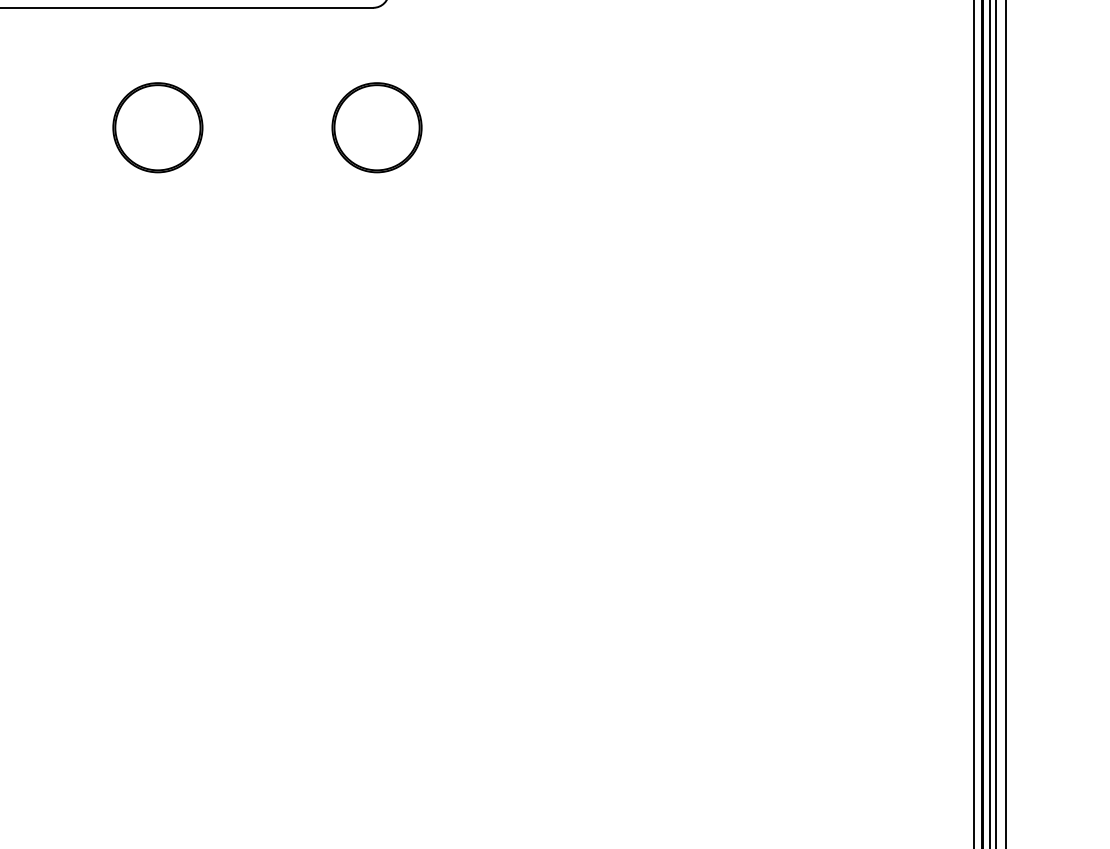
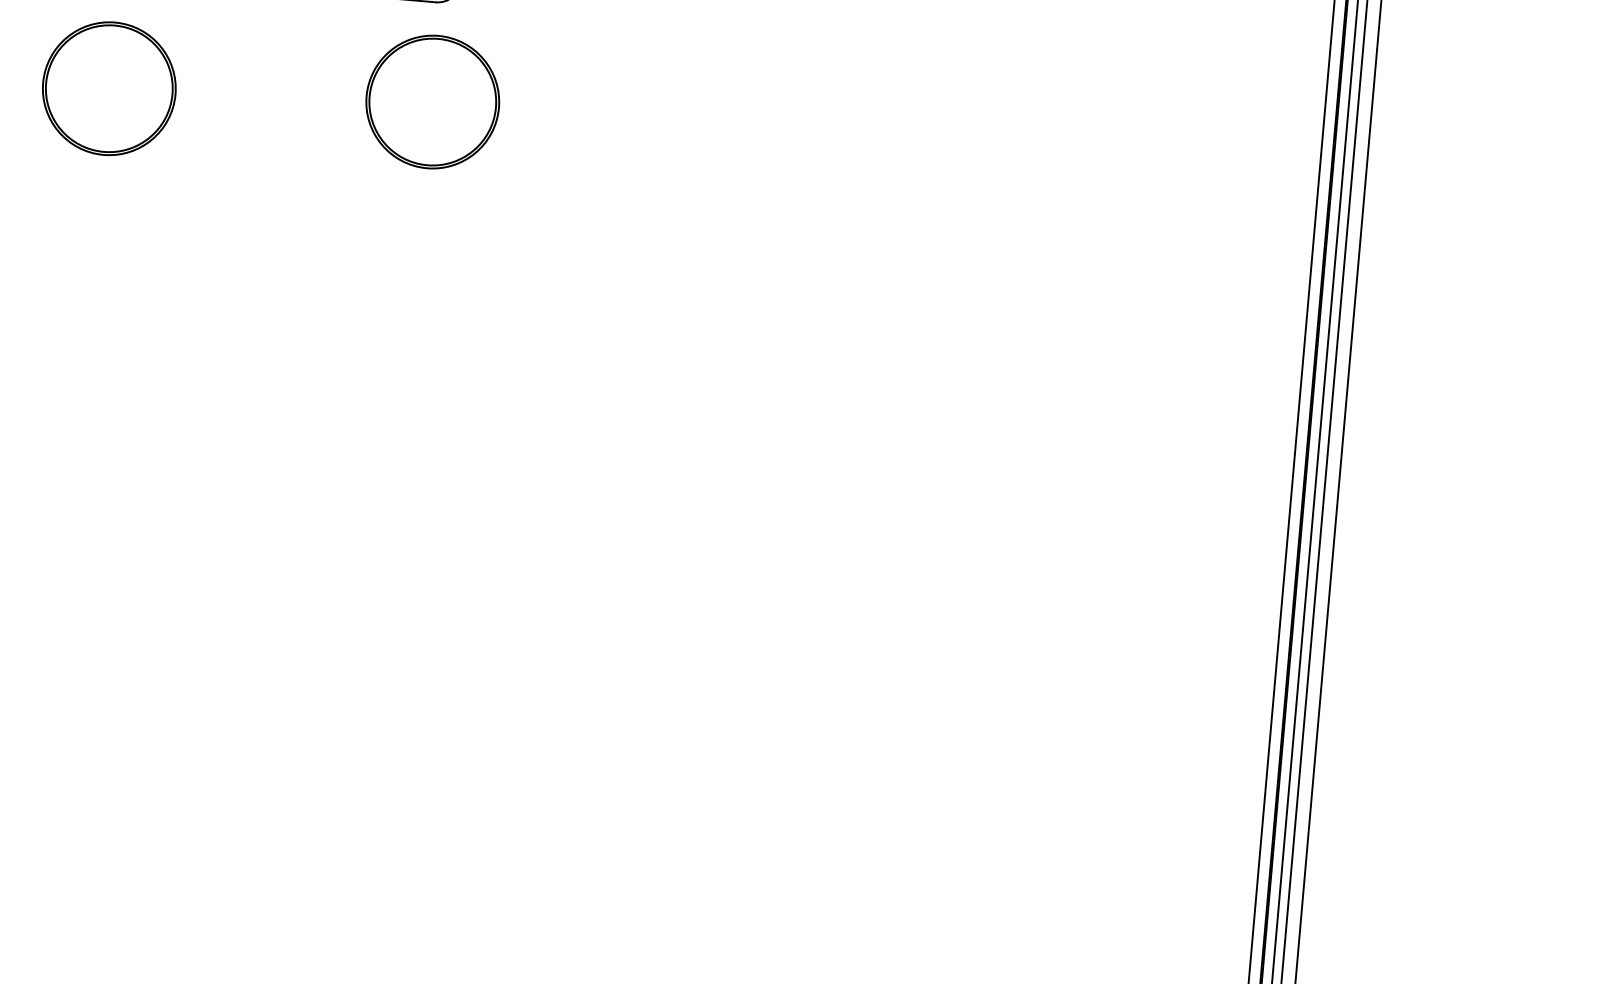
part: (157, 127) -> (108, 88), moved
part: (376, 127) -> (432, 101), moved

